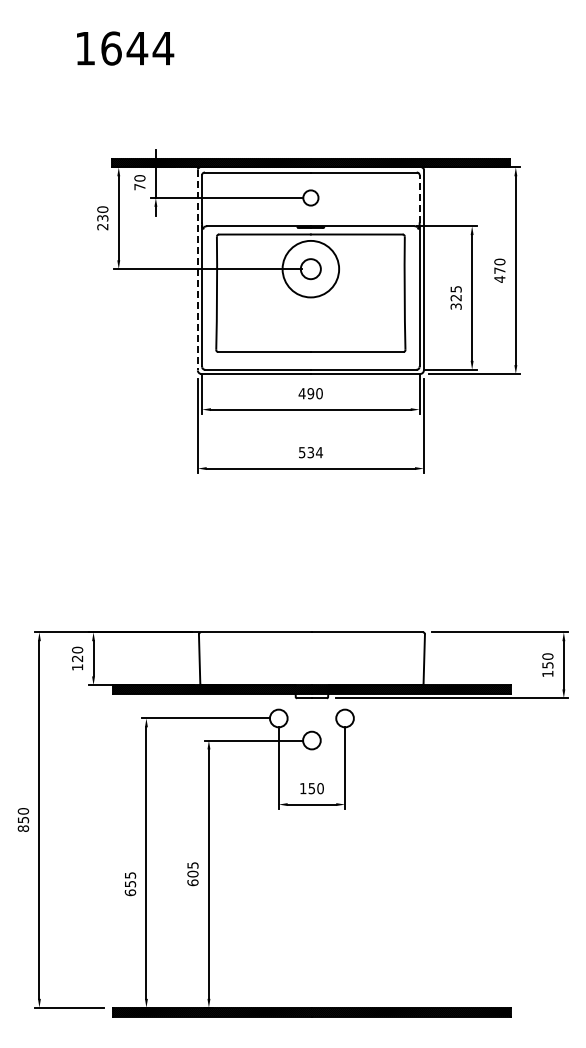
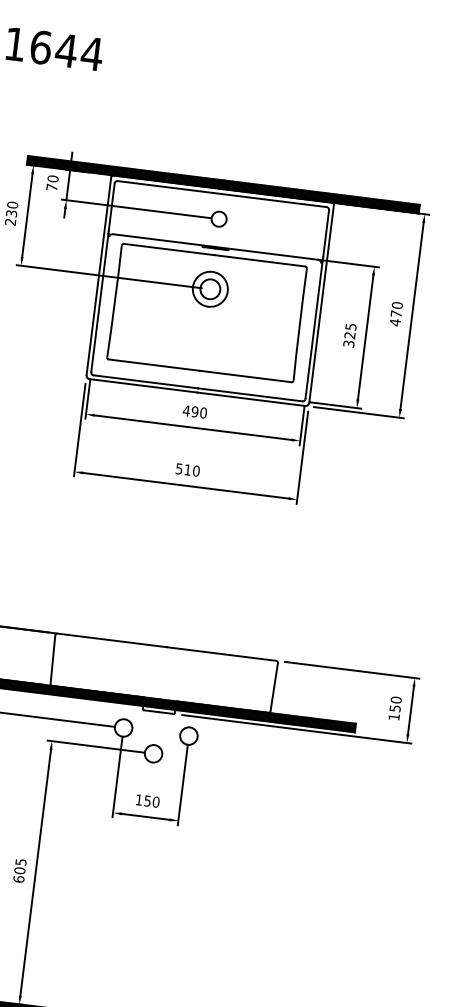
line: (419, 198) -> (326, 233), dashed -> solid
circle: (310, 268) -> (210, 288), size x0.62
line: (197, 270) -> (98, 276), dashed -> solid
text: (314, 452) -> (191, 470), 534 -> 510

